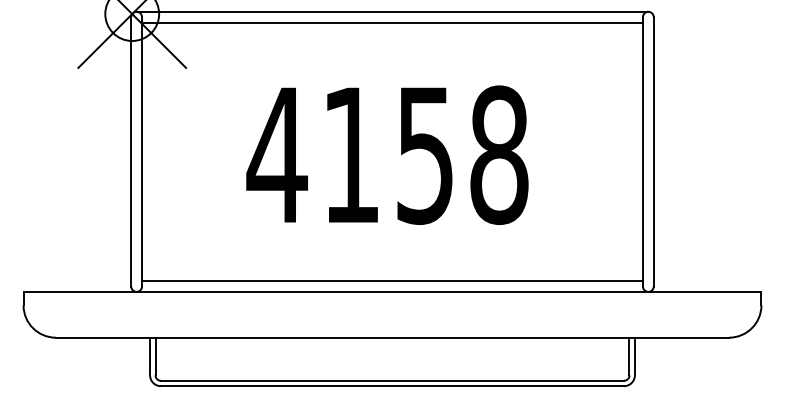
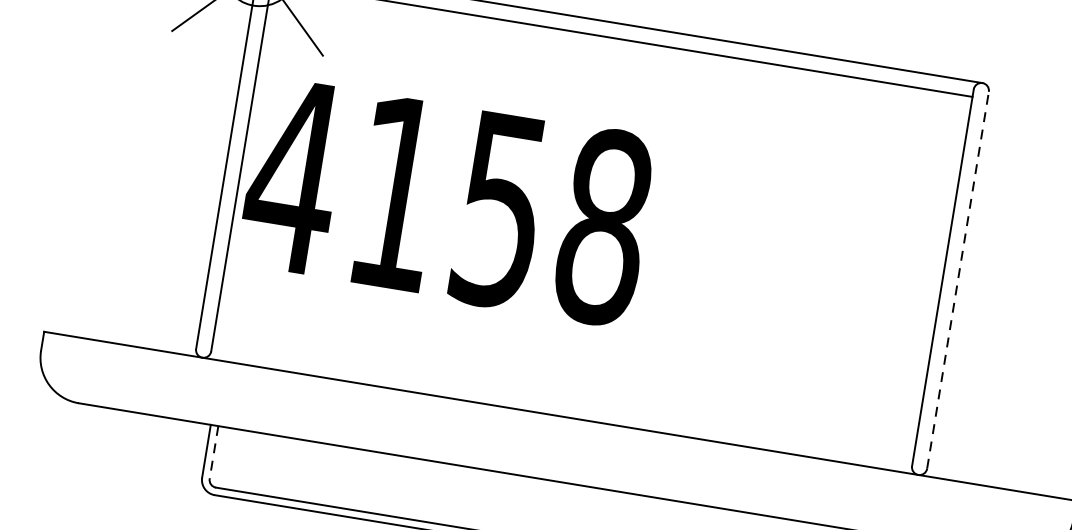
line: (653, 151) -> (957, 279), solid -> dashed
text: (387, 154) -> (447, 200), moved
line: (392, 281) -> (562, 401), removed
line: (155, 356) -> (214, 452), solid -> dashed

